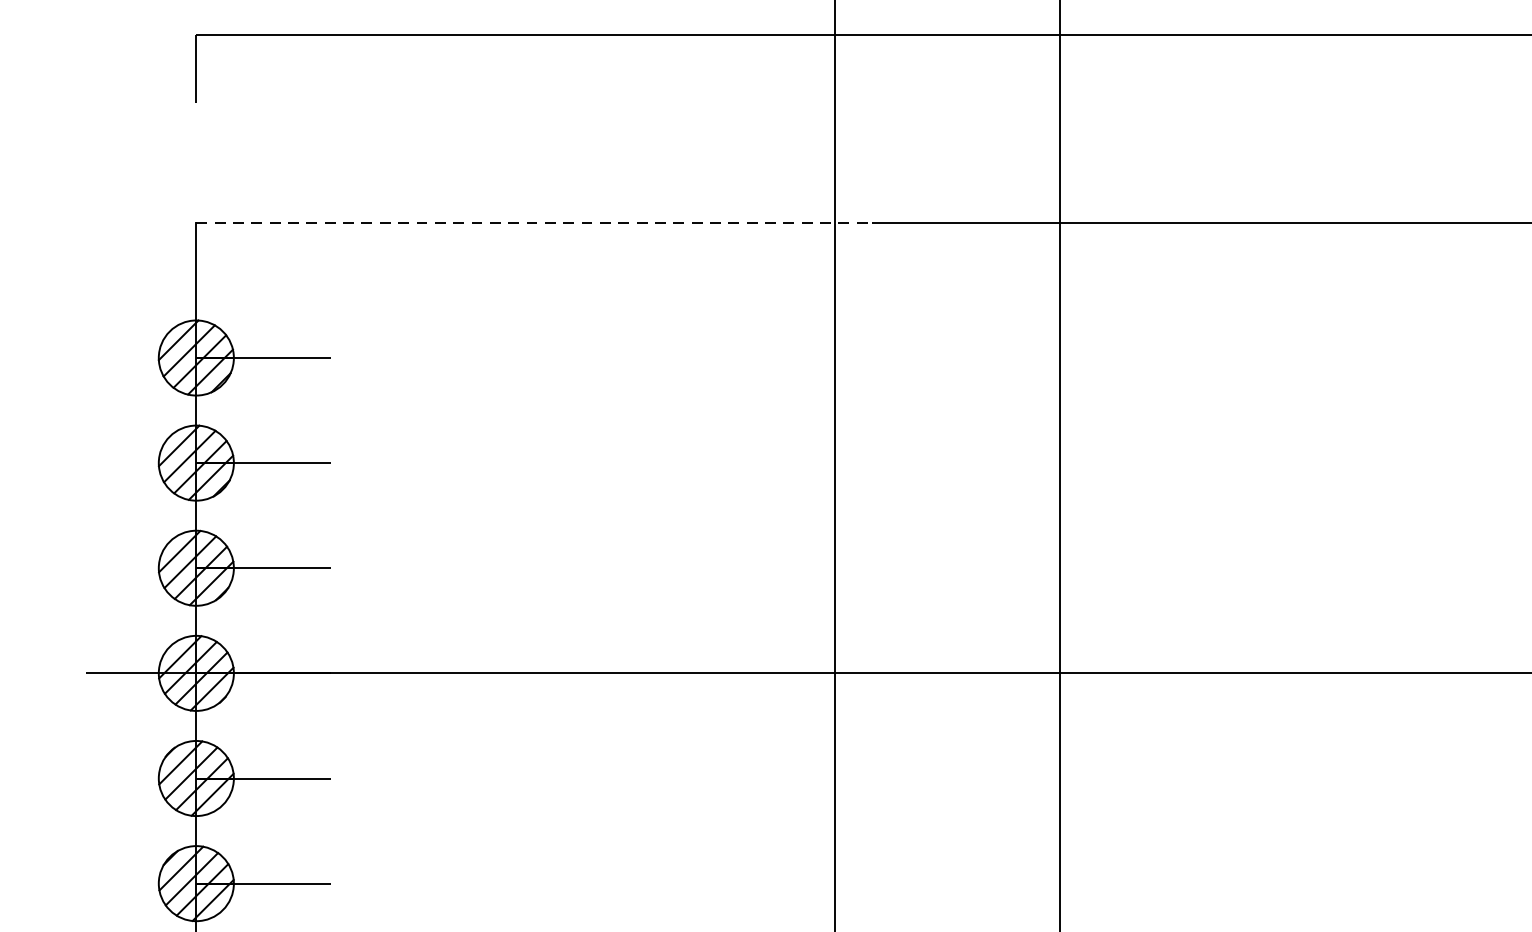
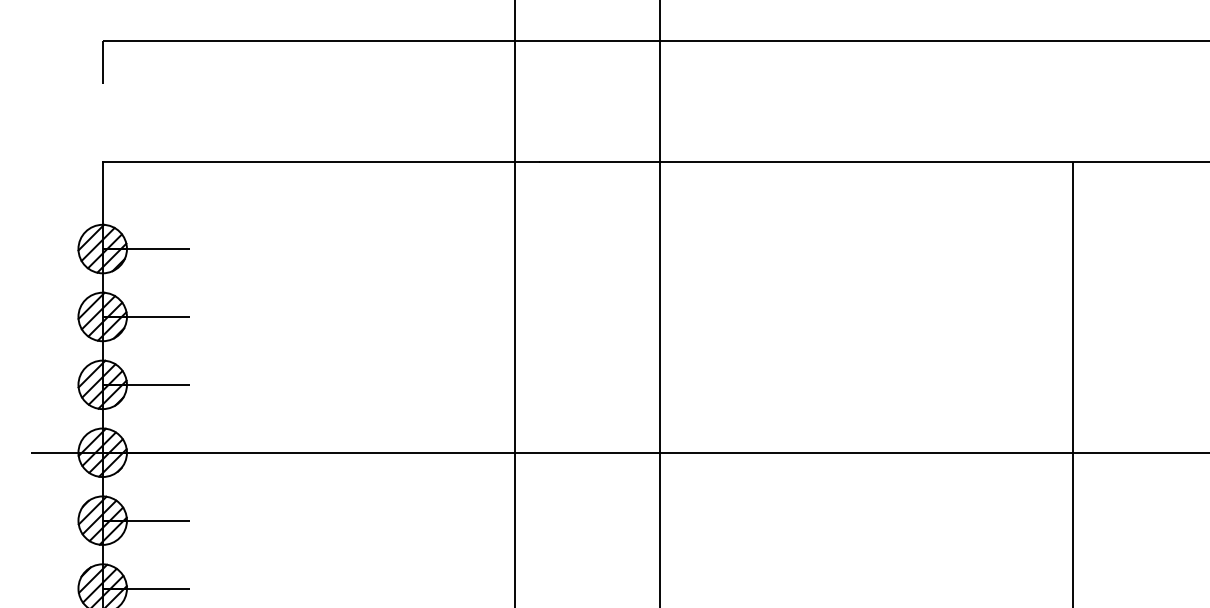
line: (535, 222) -> (321, 161), dashed -> solid

